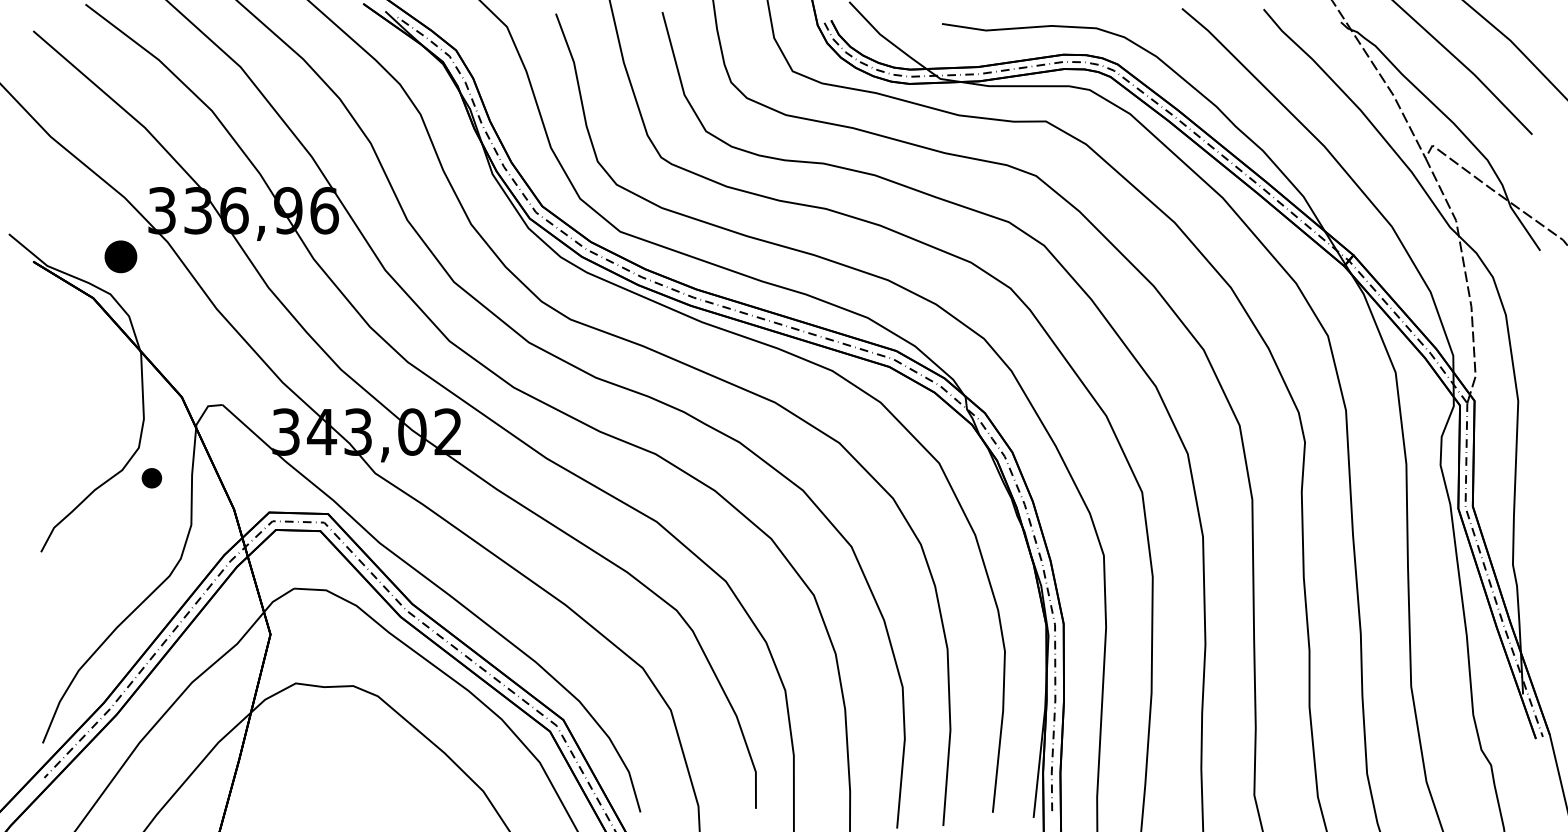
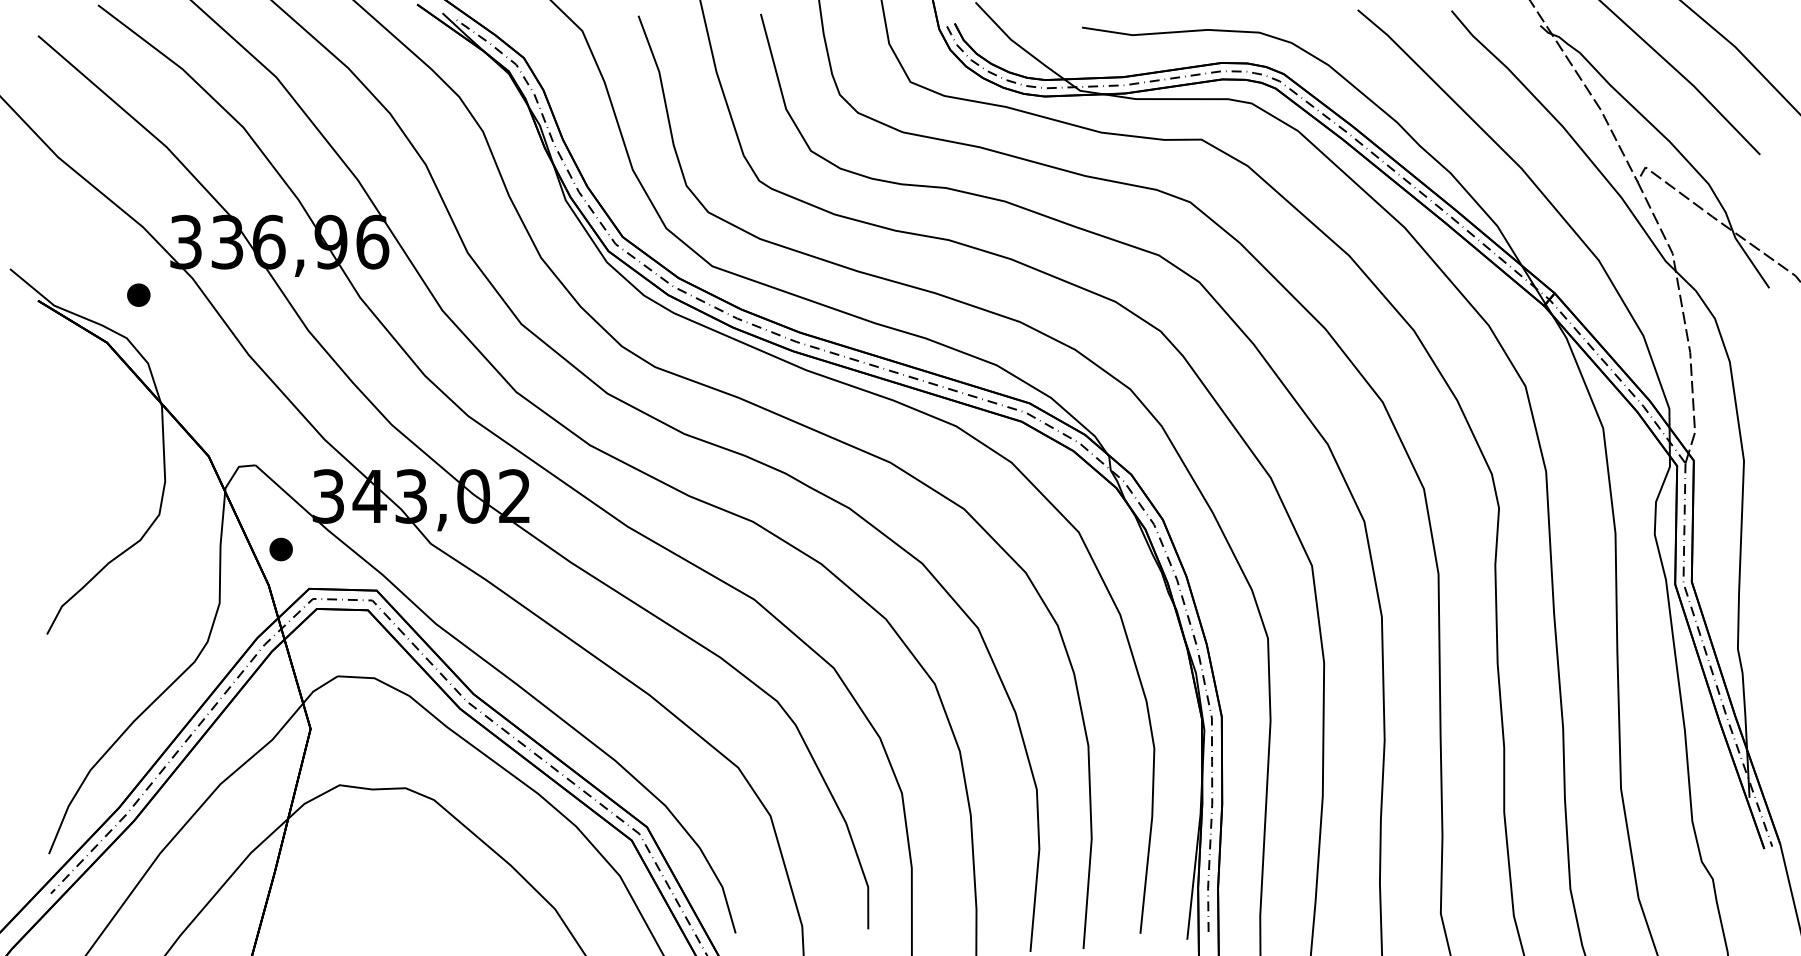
part: (120, 256) -> (138, 294), size x0.62
part: (151, 478) -> (280, 549), moved

